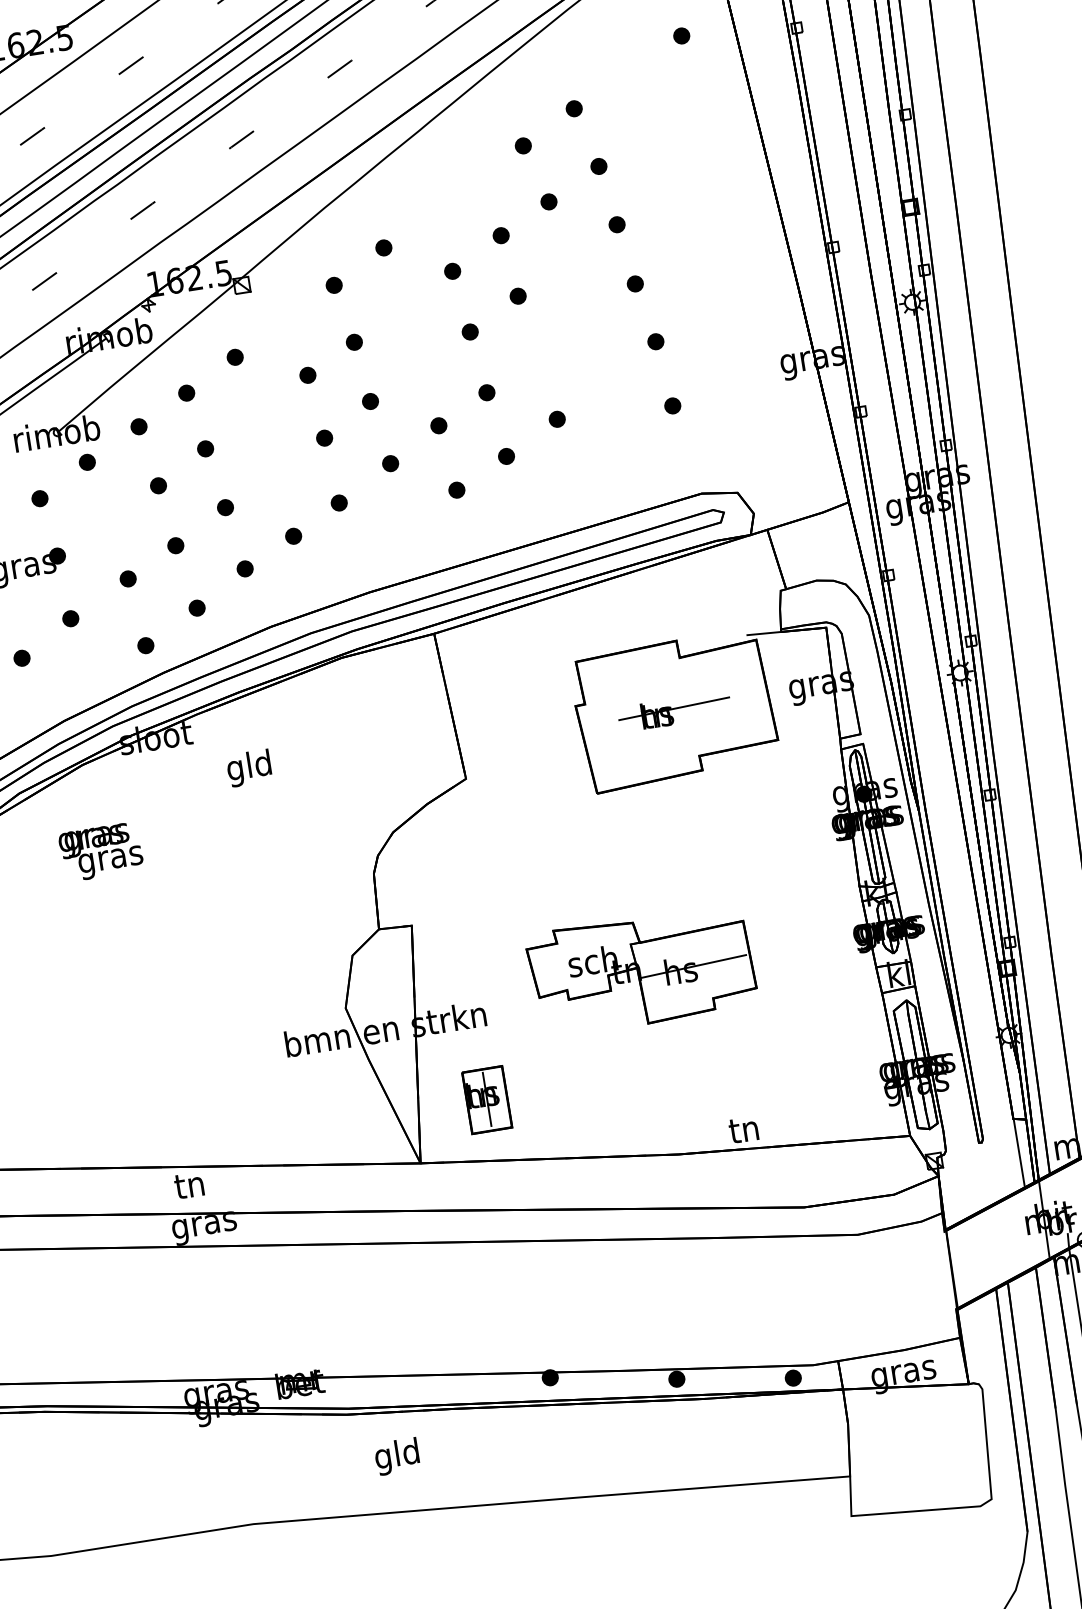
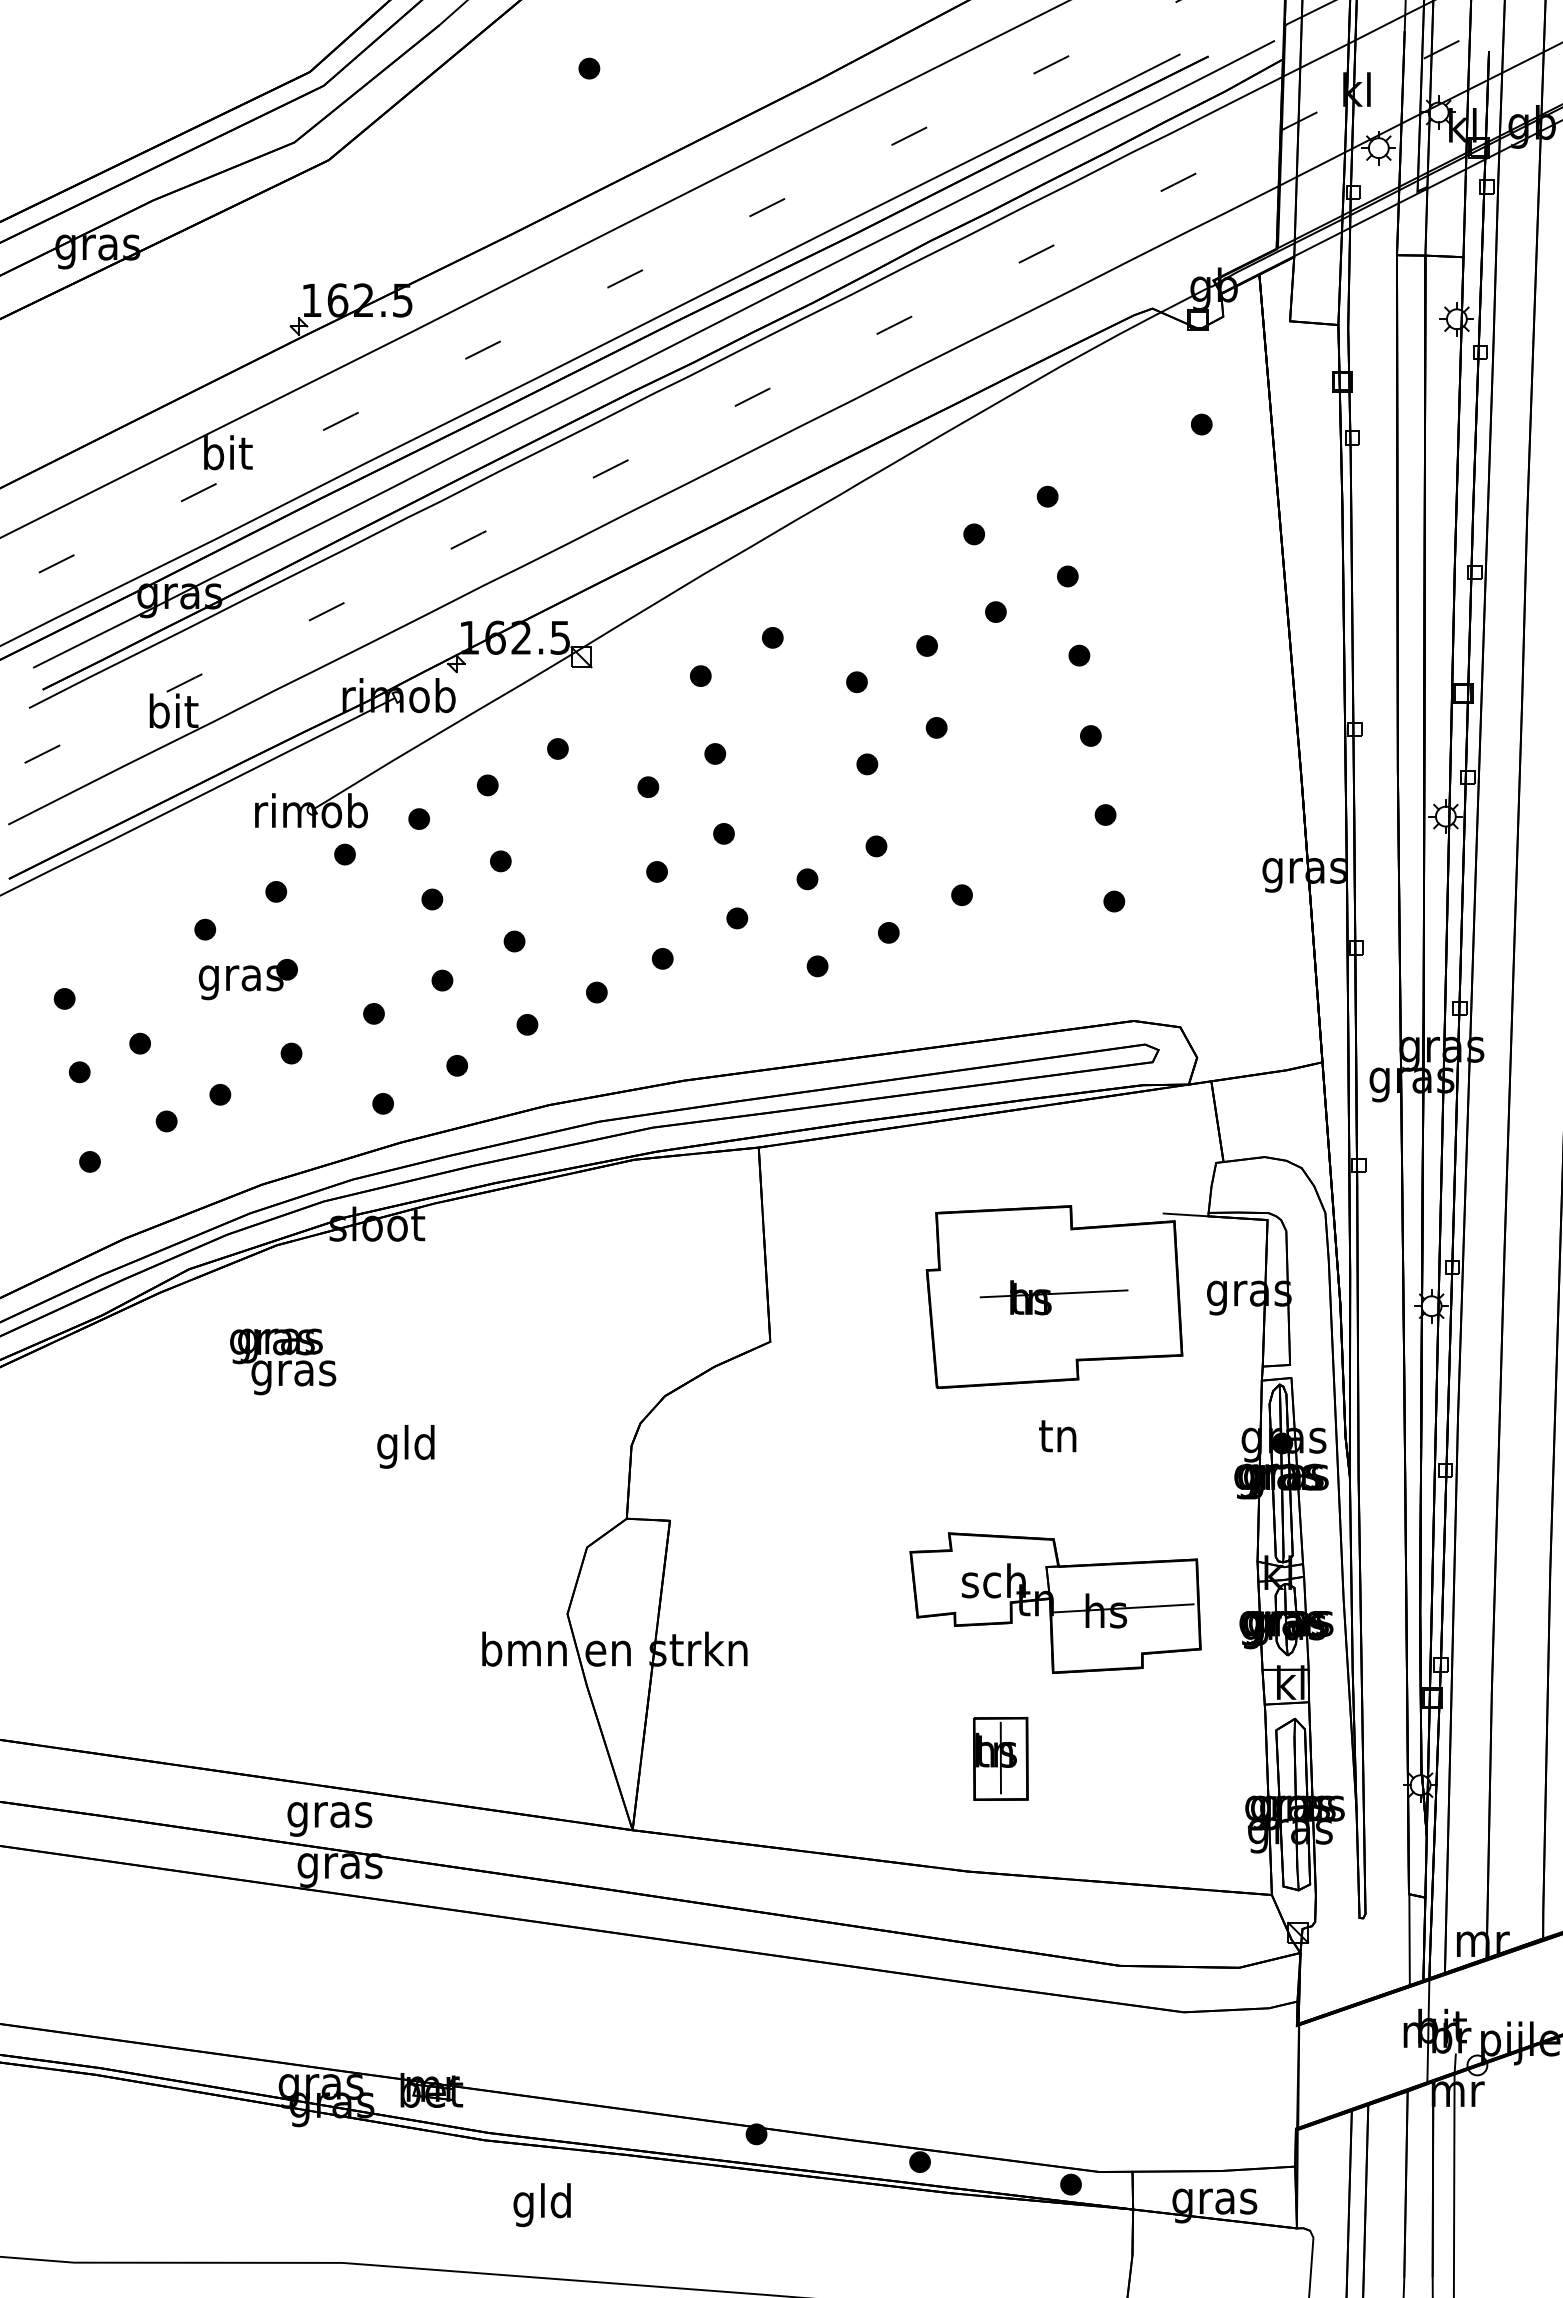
text: (248, 768) -> (405, 1446), moved
part: (641, 970) -> (1055, 1602), moved
part: (486, 1099) -> (1000, 1758), moved
text: (743, 1130) -> (1057, 1436), moved
text: (190, 1188) -> (329, 1815), tn -> gras

